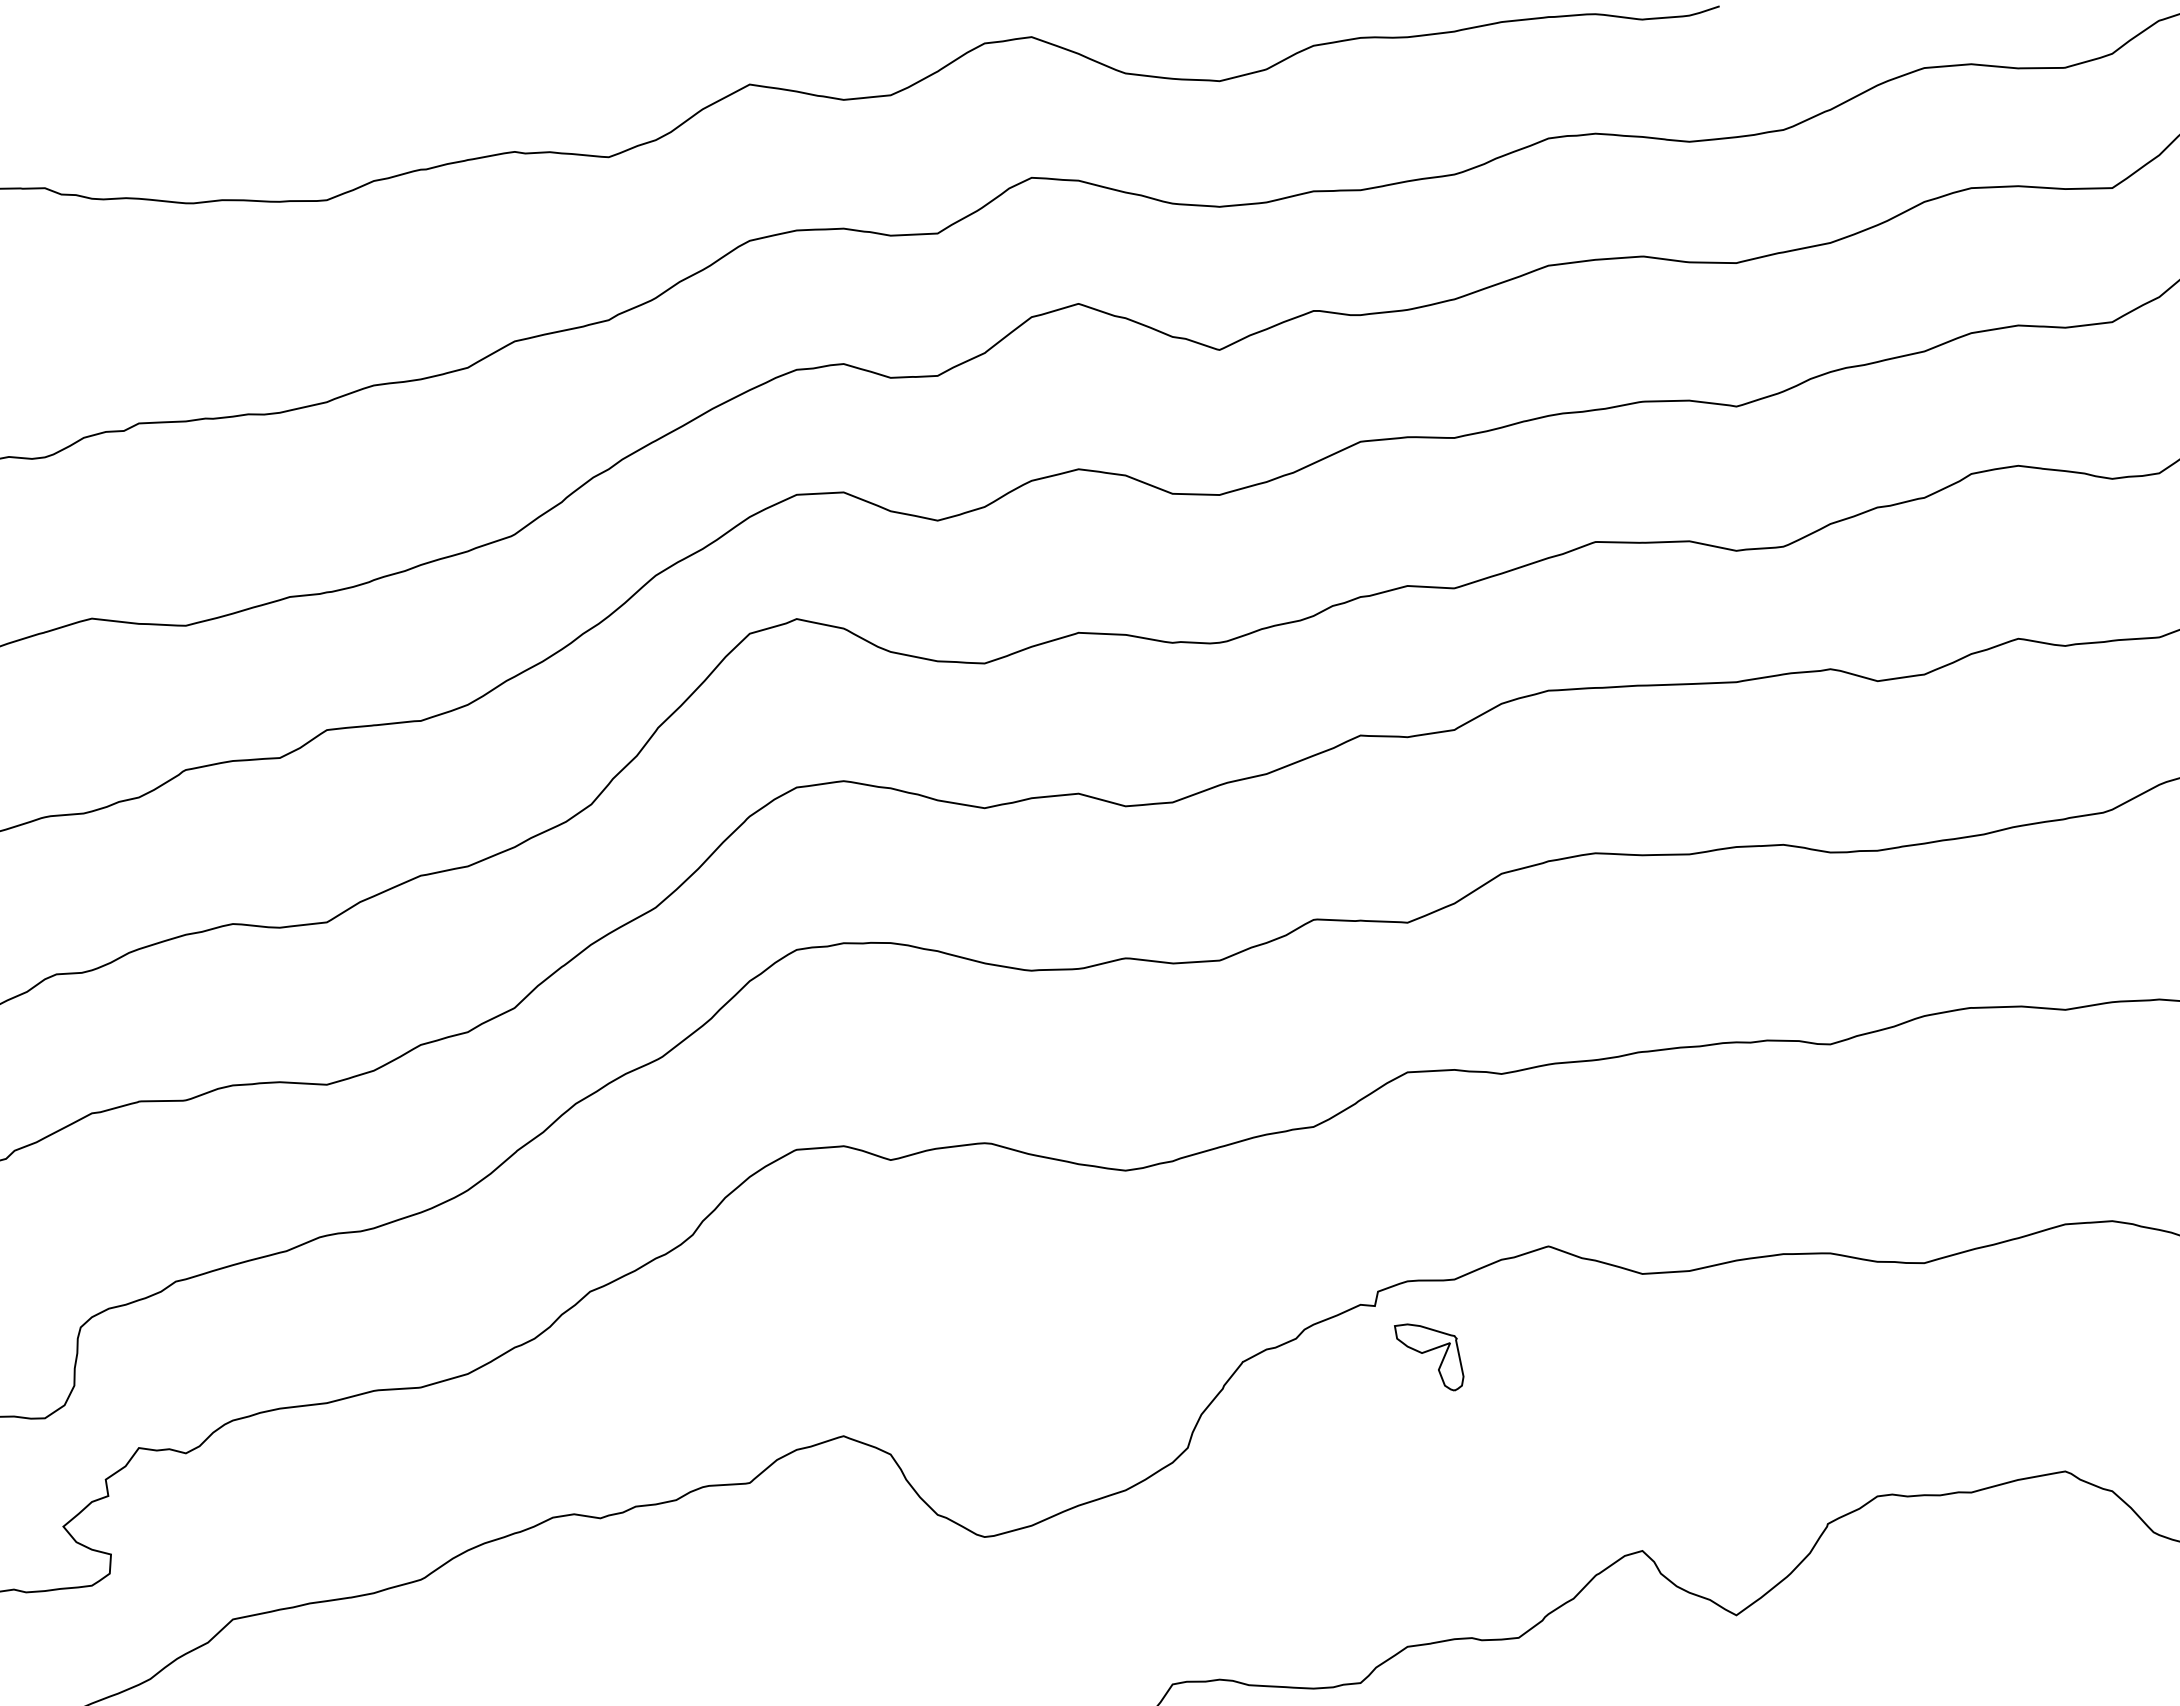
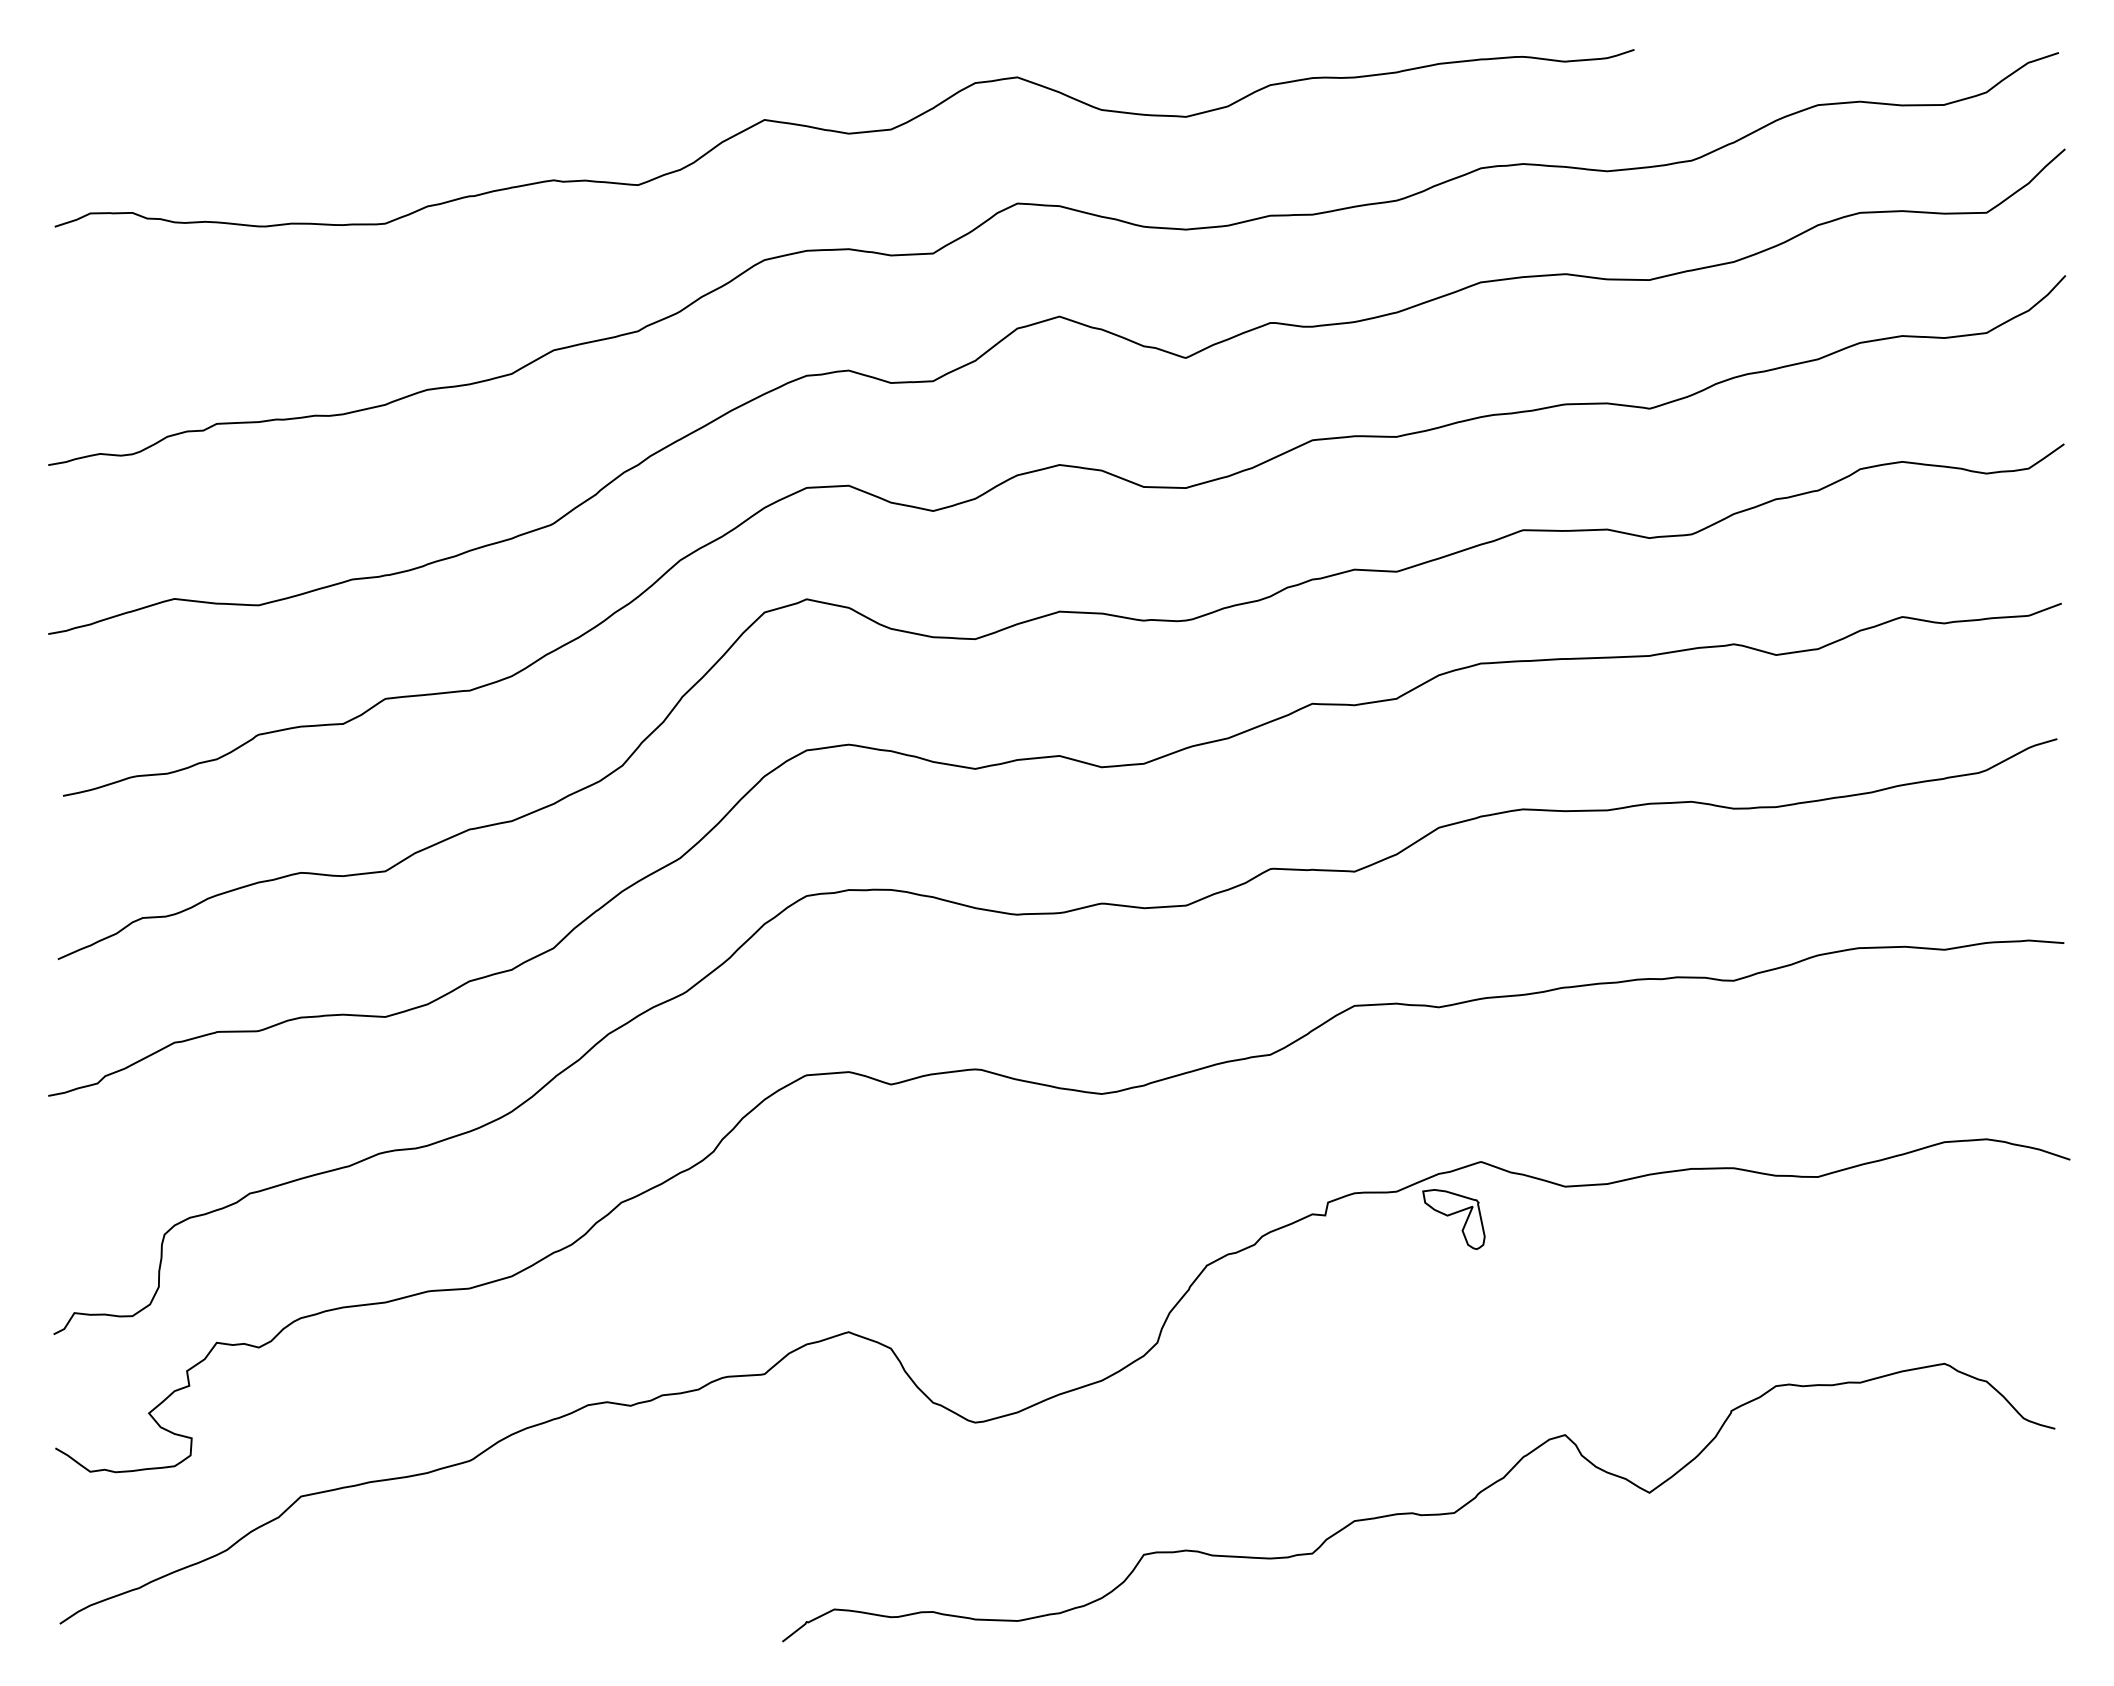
part: (1428, 1357) -> (1453, 1219), moved

